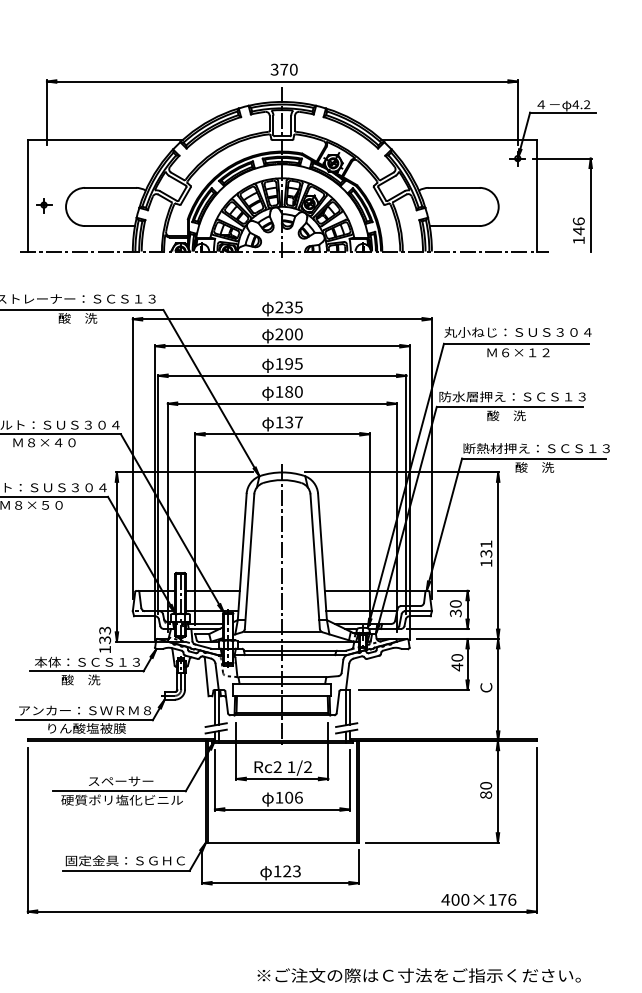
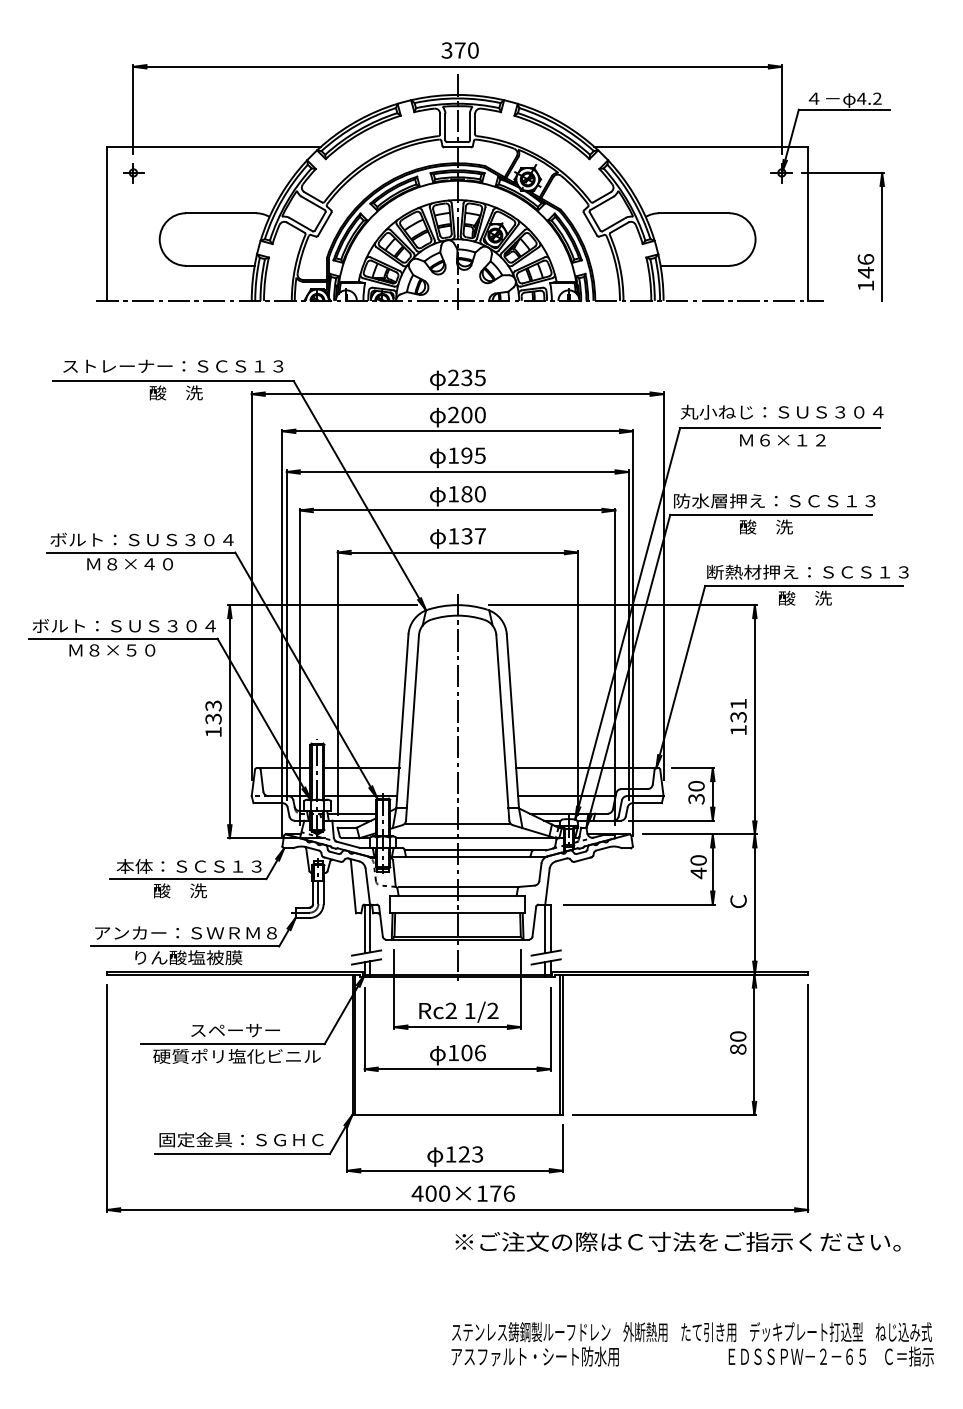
part: (44, 205) -> (133, 173), moved
text: (105, 639) -> (213, 718), moved
text: (478, 899) -> (462, 1193), moved
text: (418, 975) -> (677, 1241), moved

